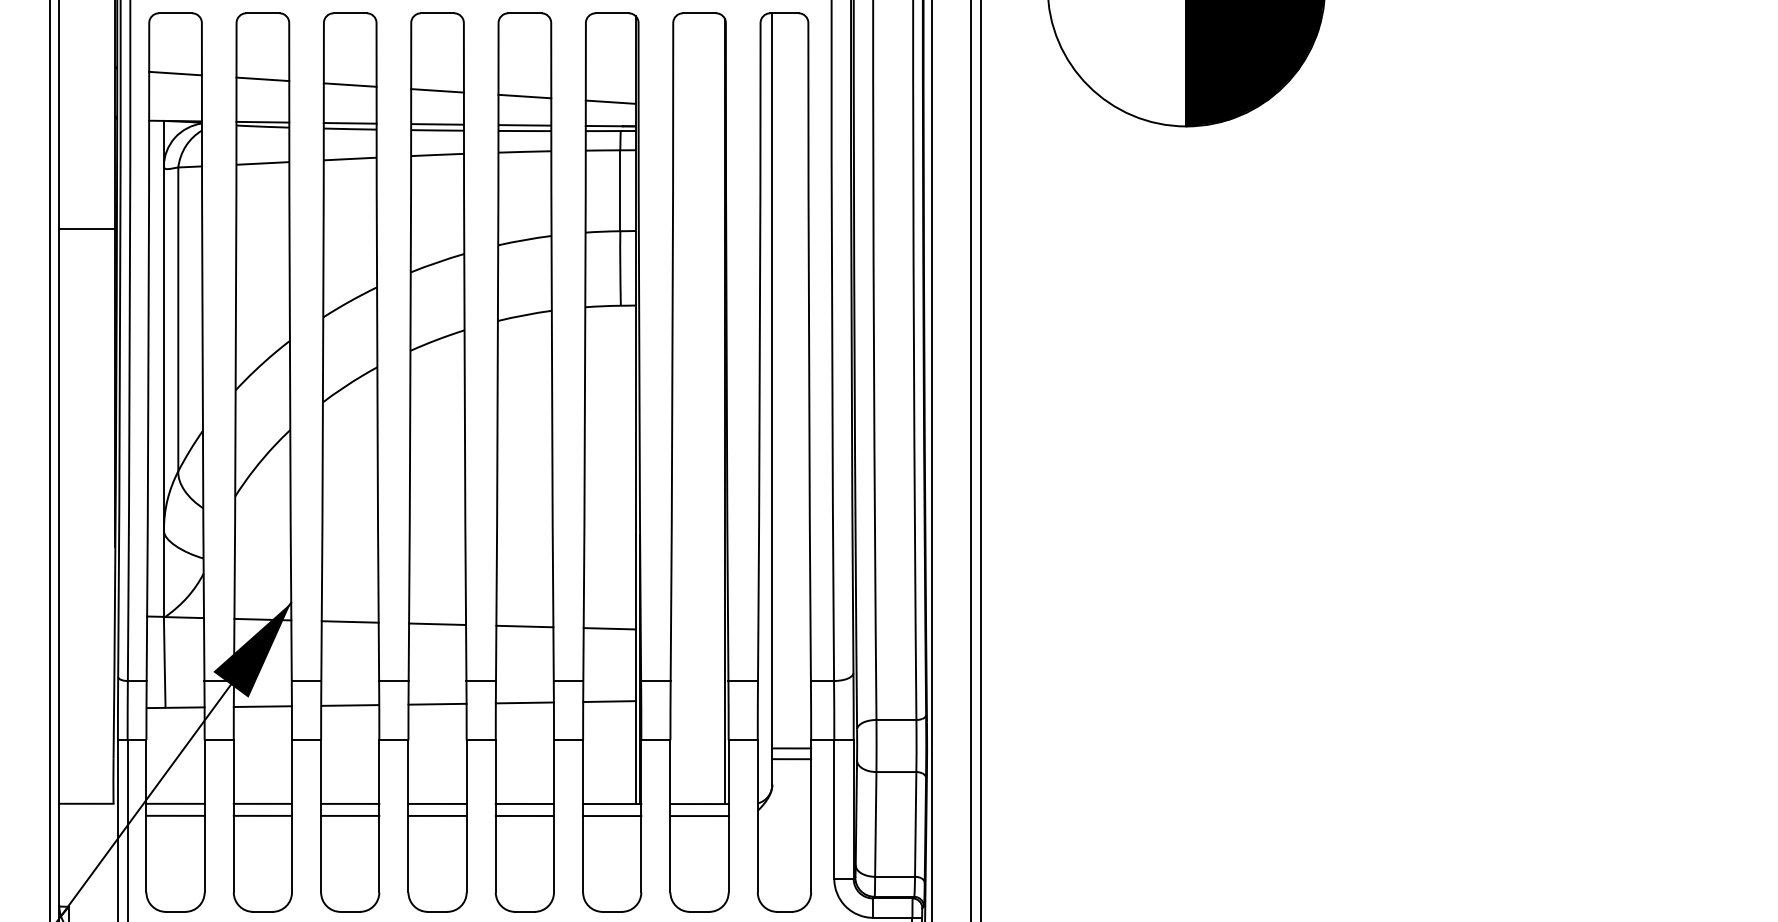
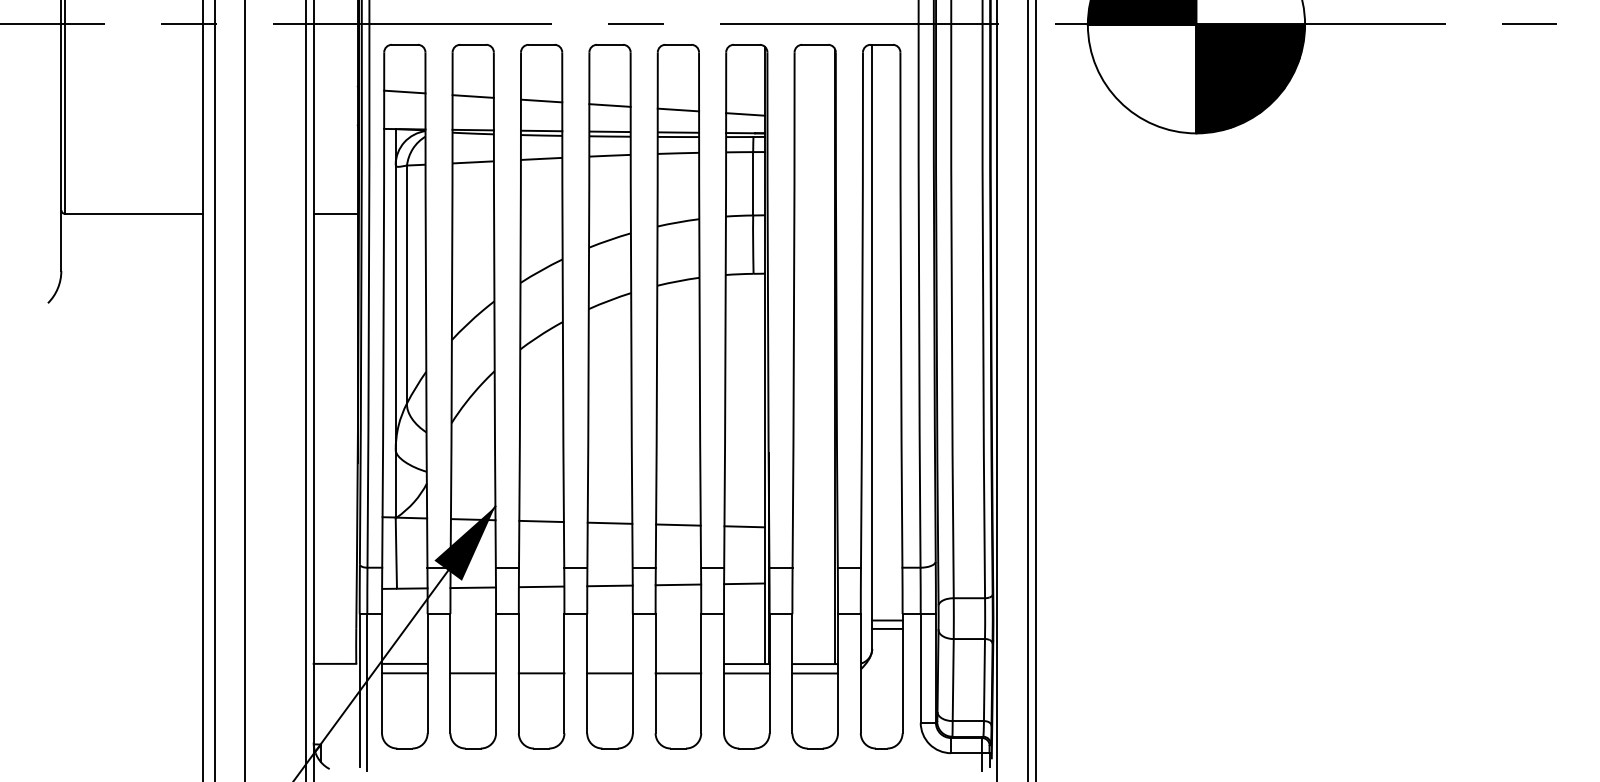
line: (263, 803) -> (473, 663), removed
line: (350, 803) -> (541, 663), removed
line: (436, 803) -> (609, 663), removed
line: (524, 804) -> (678, 664), removed

